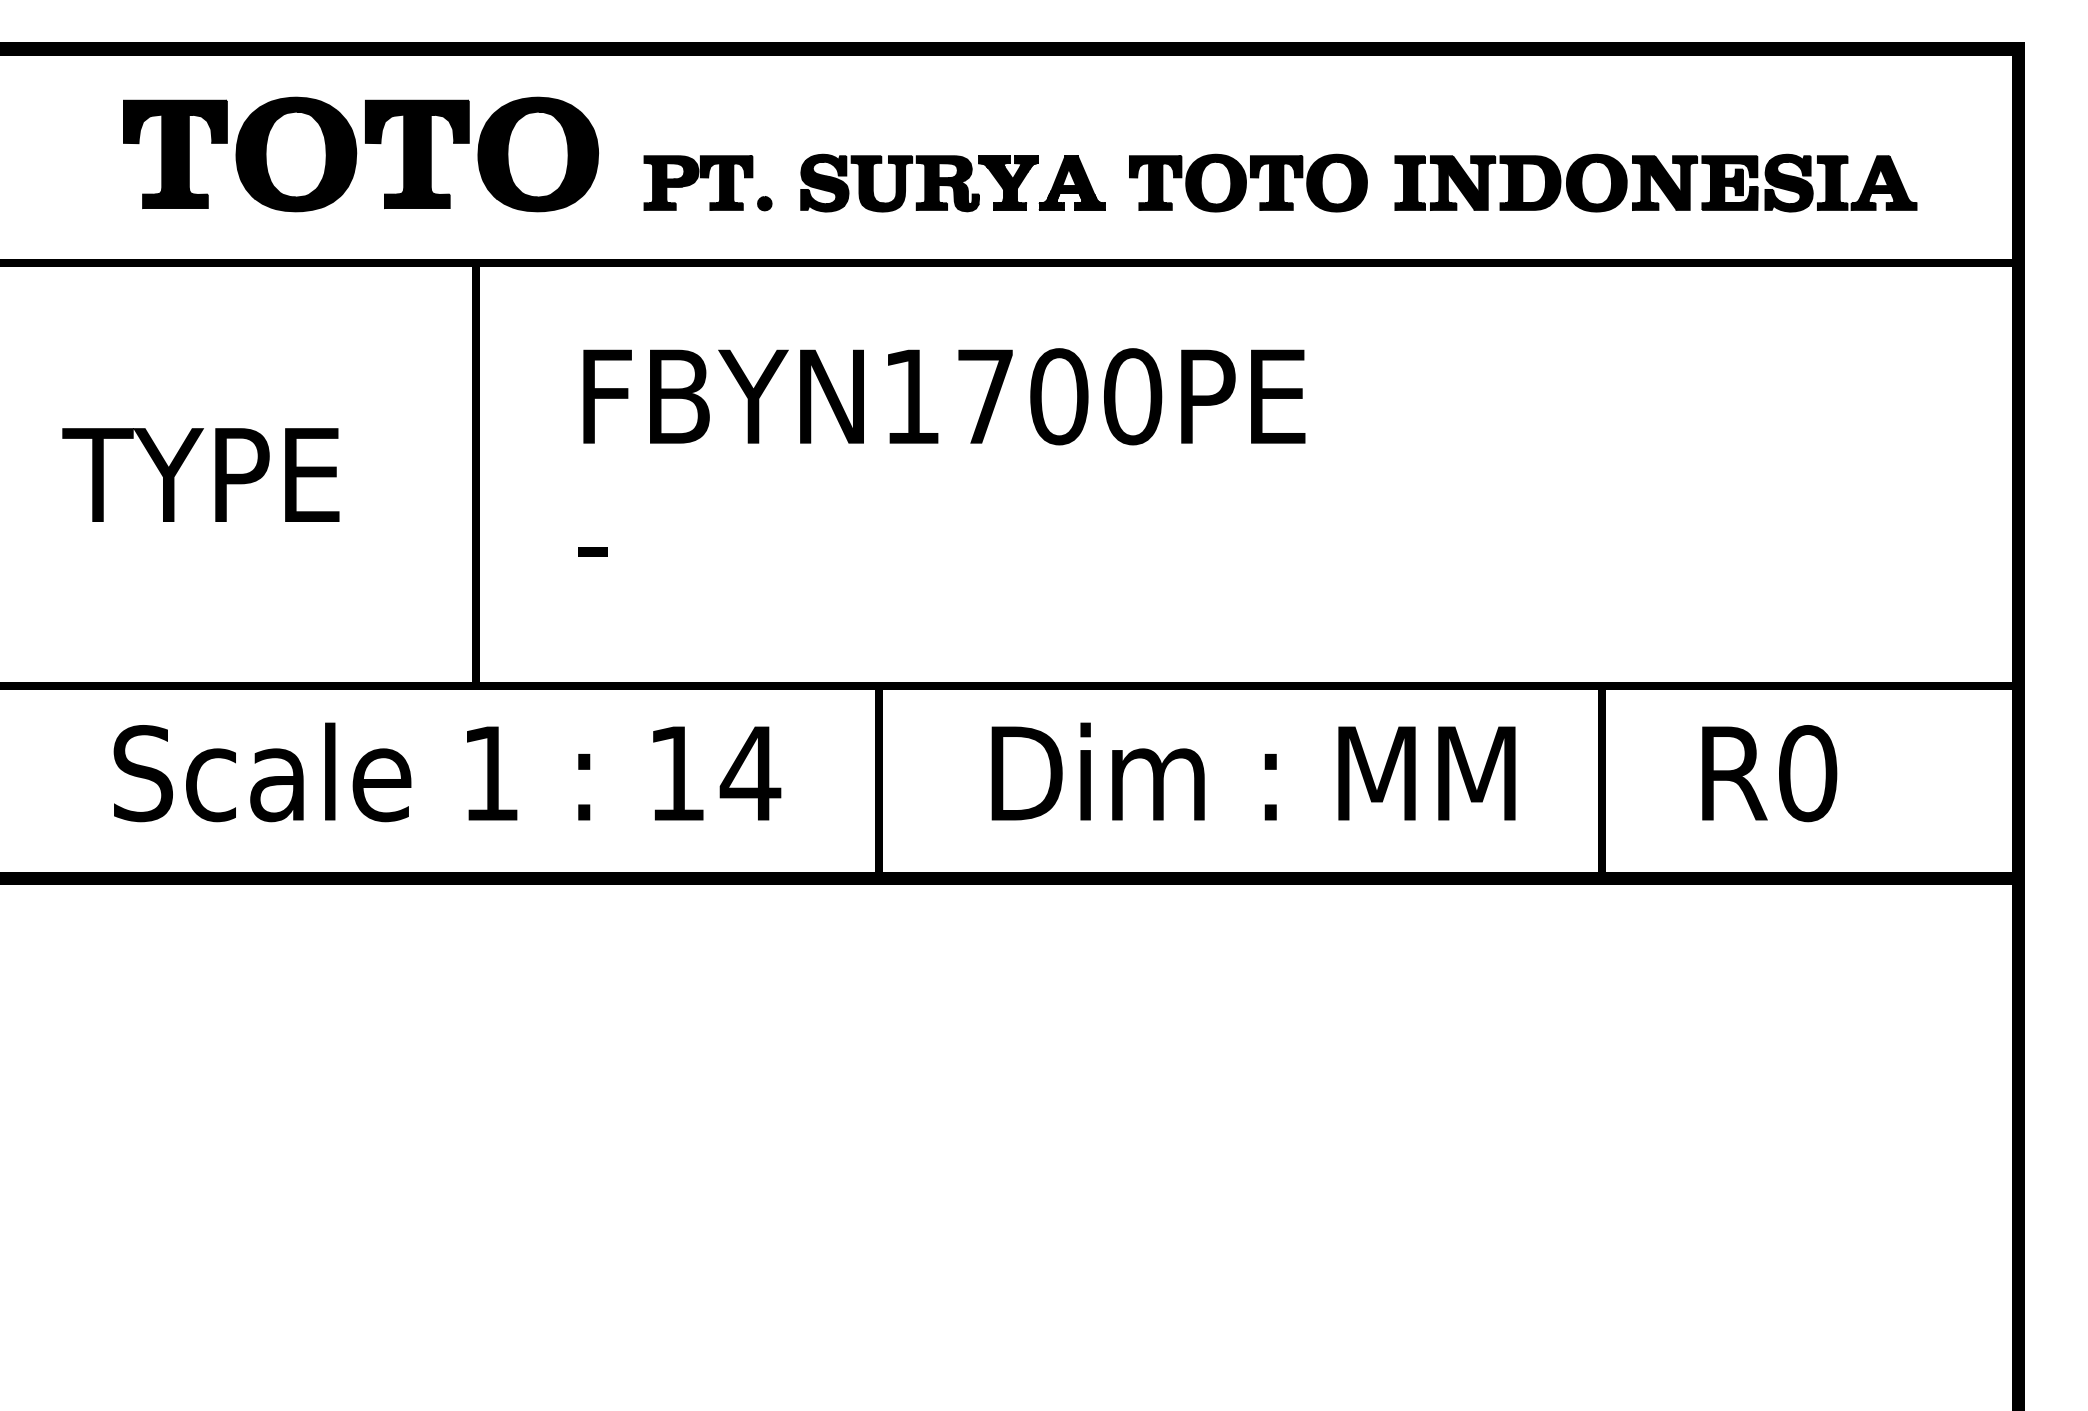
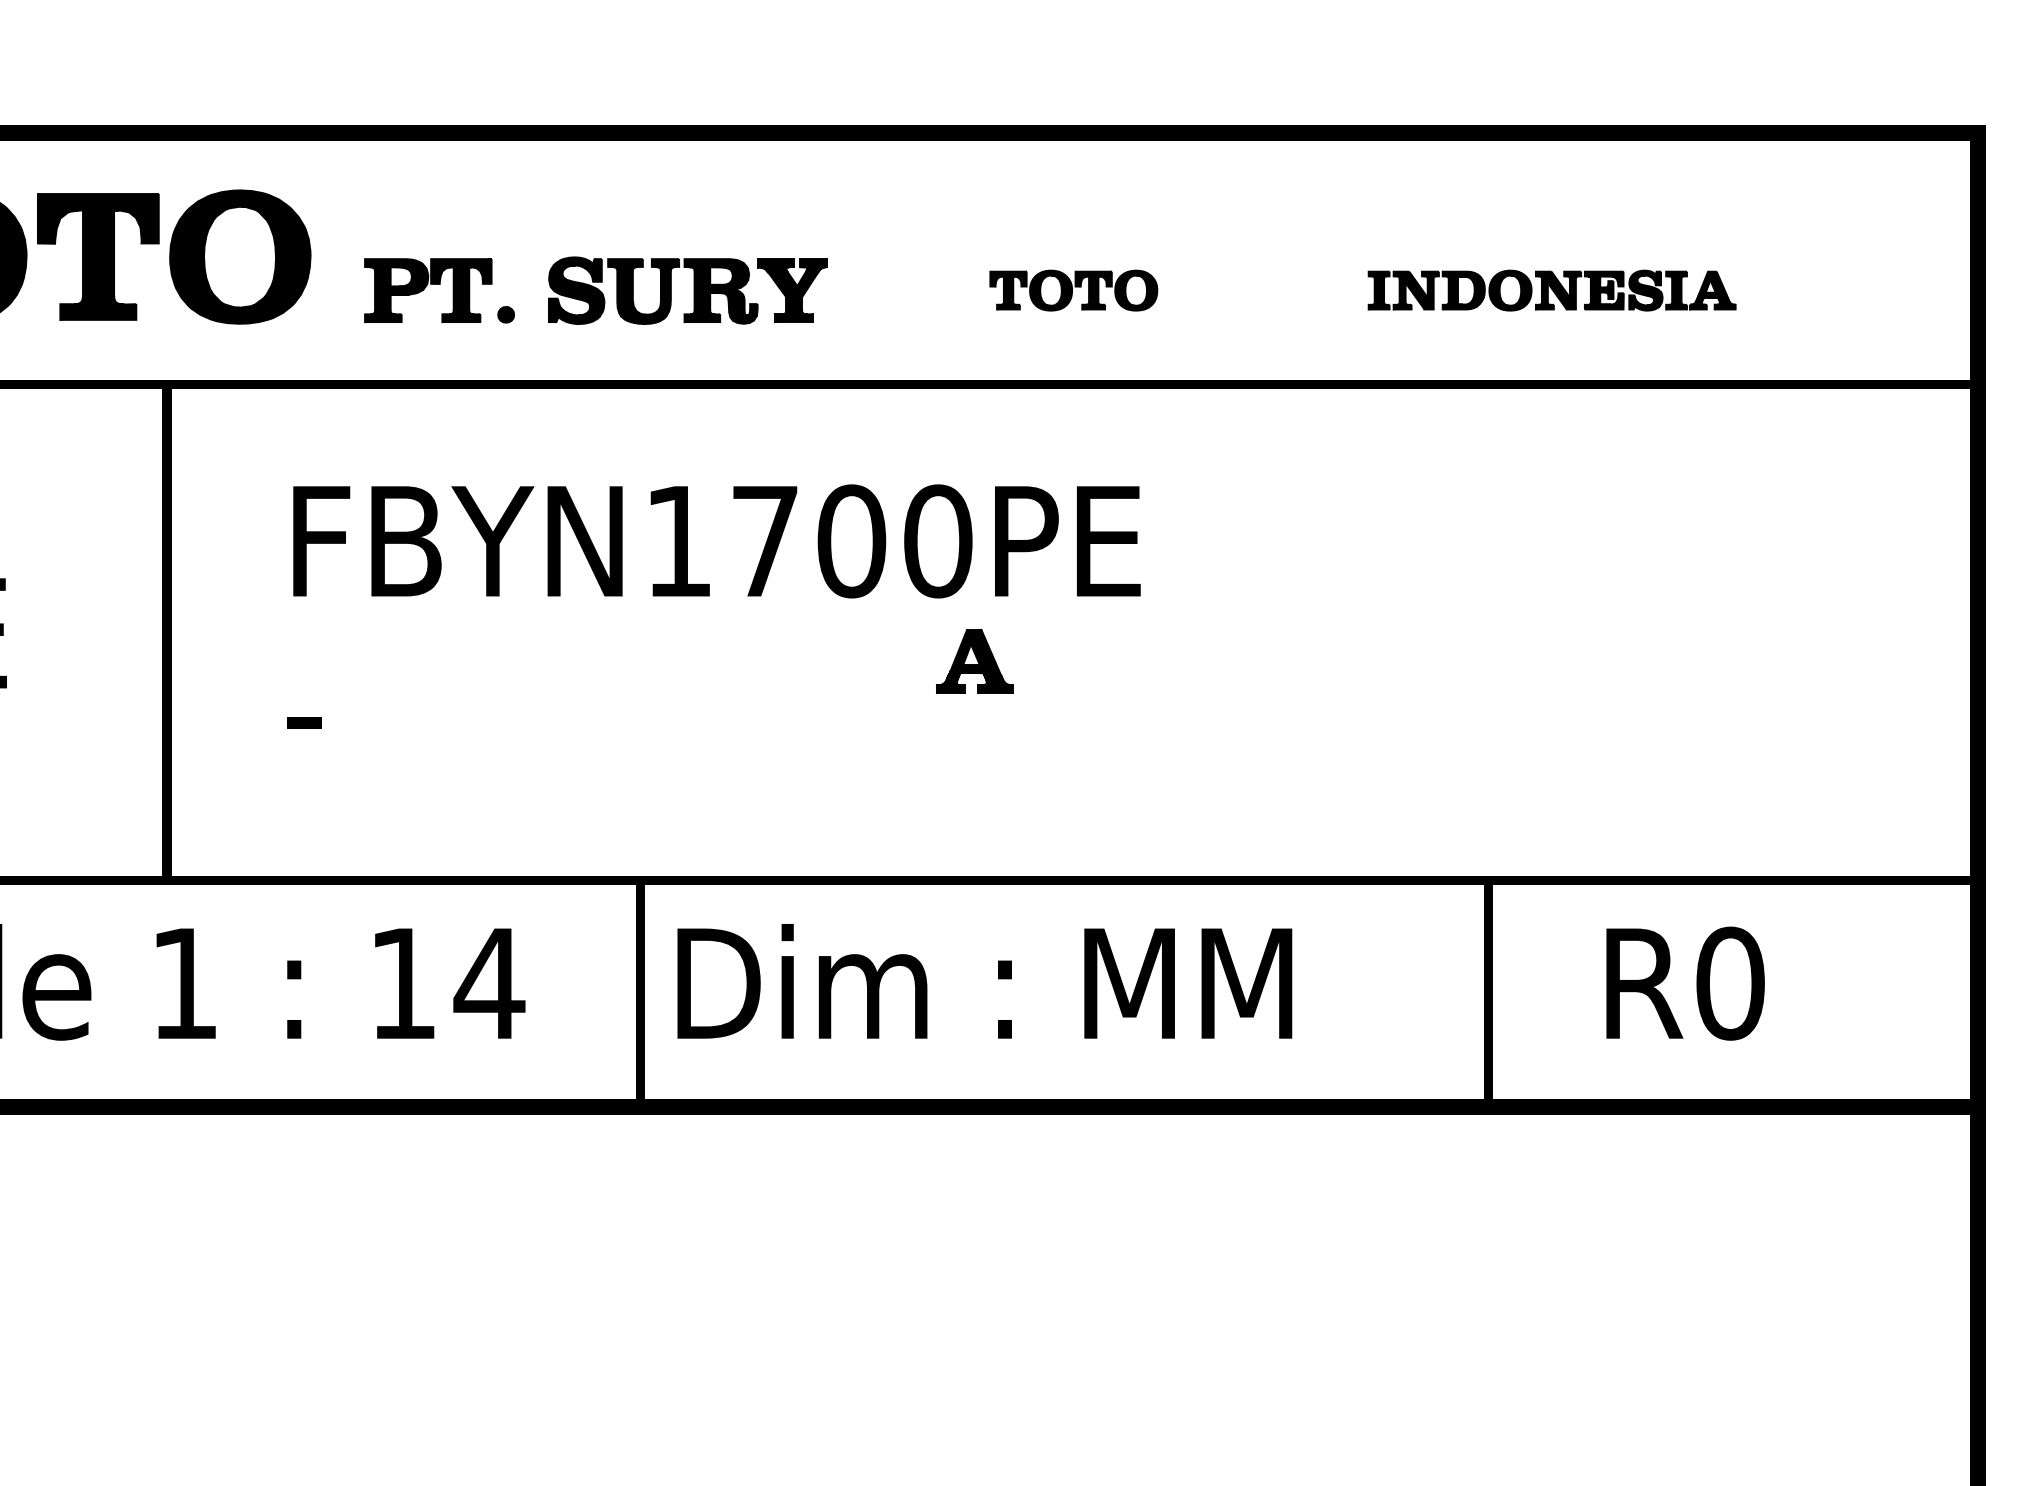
part: (1071, 182) -> (974, 660), moved
part: (1248, 182) -> (1073, 289), size x0.6
part: (1655, 182) -> (1551, 289), size x0.6
text: (1253, 771) -> (984, 981), moved

